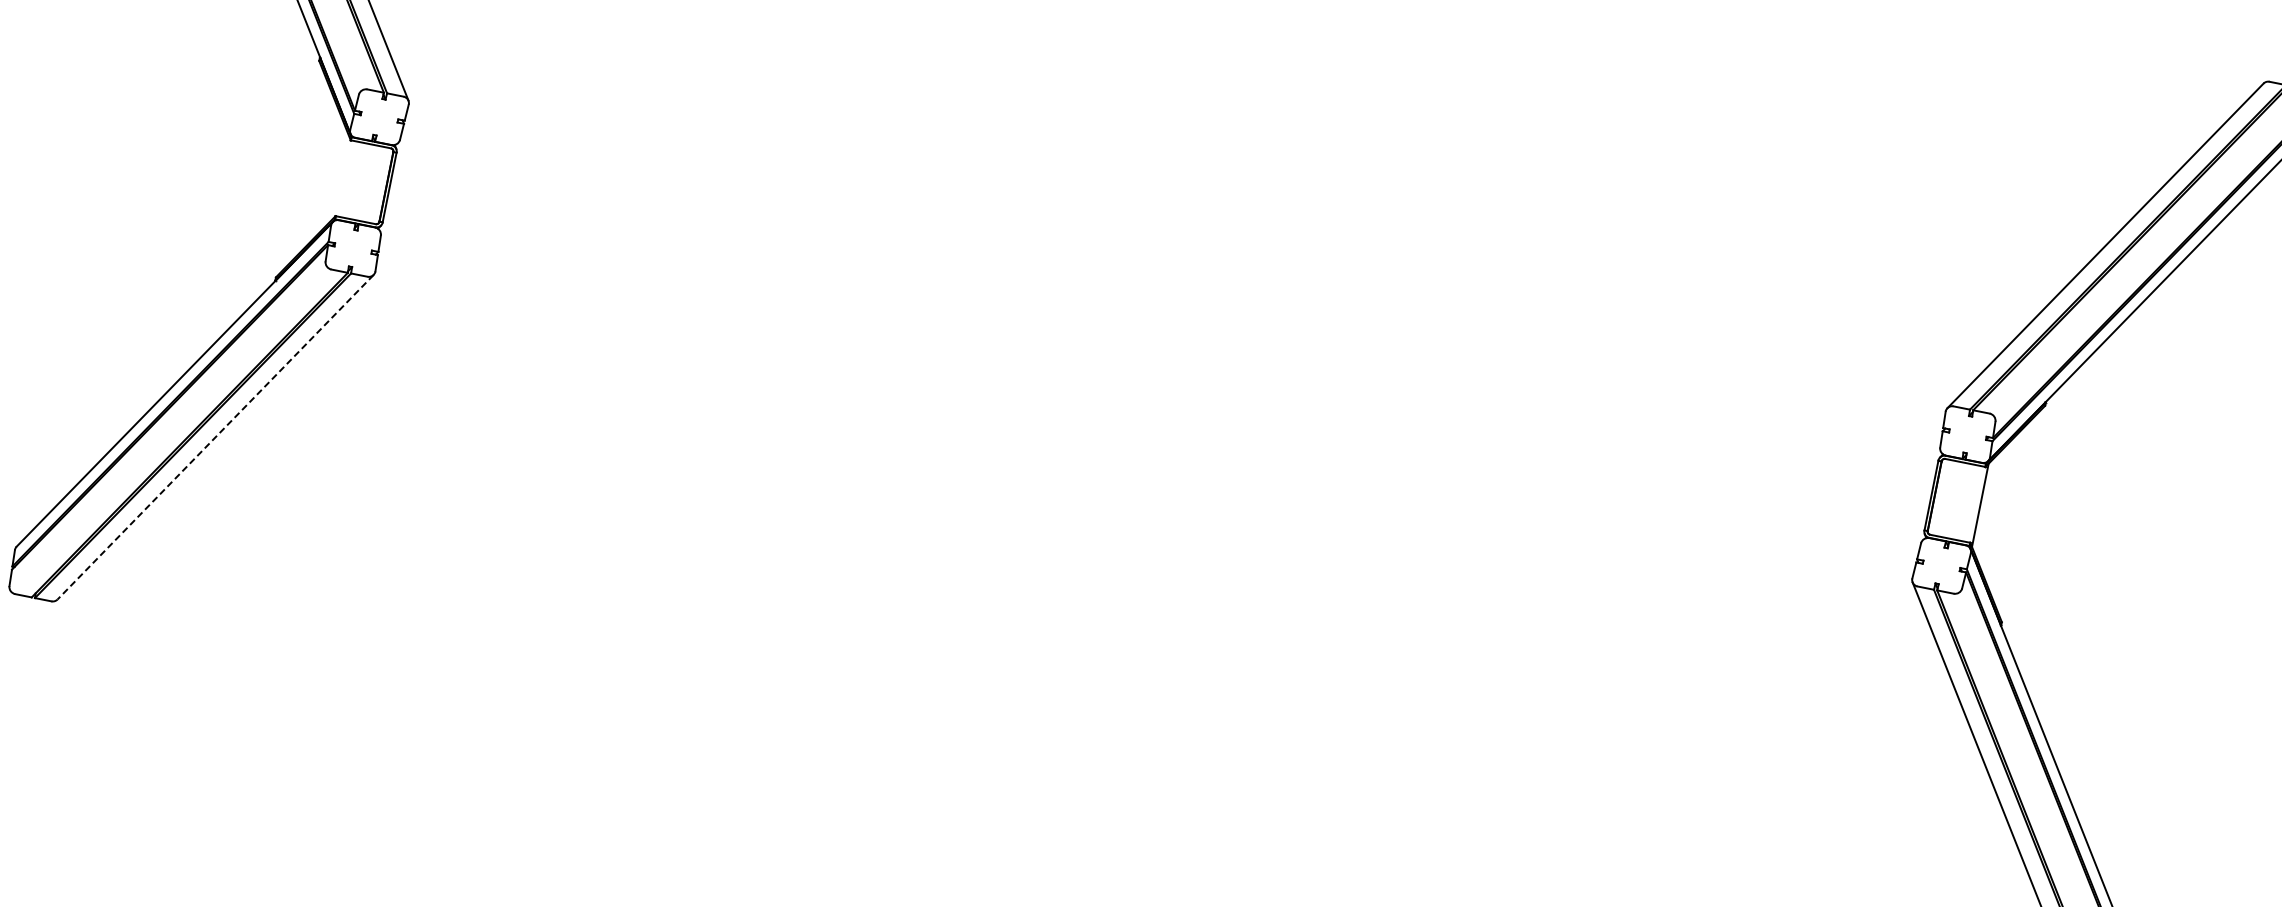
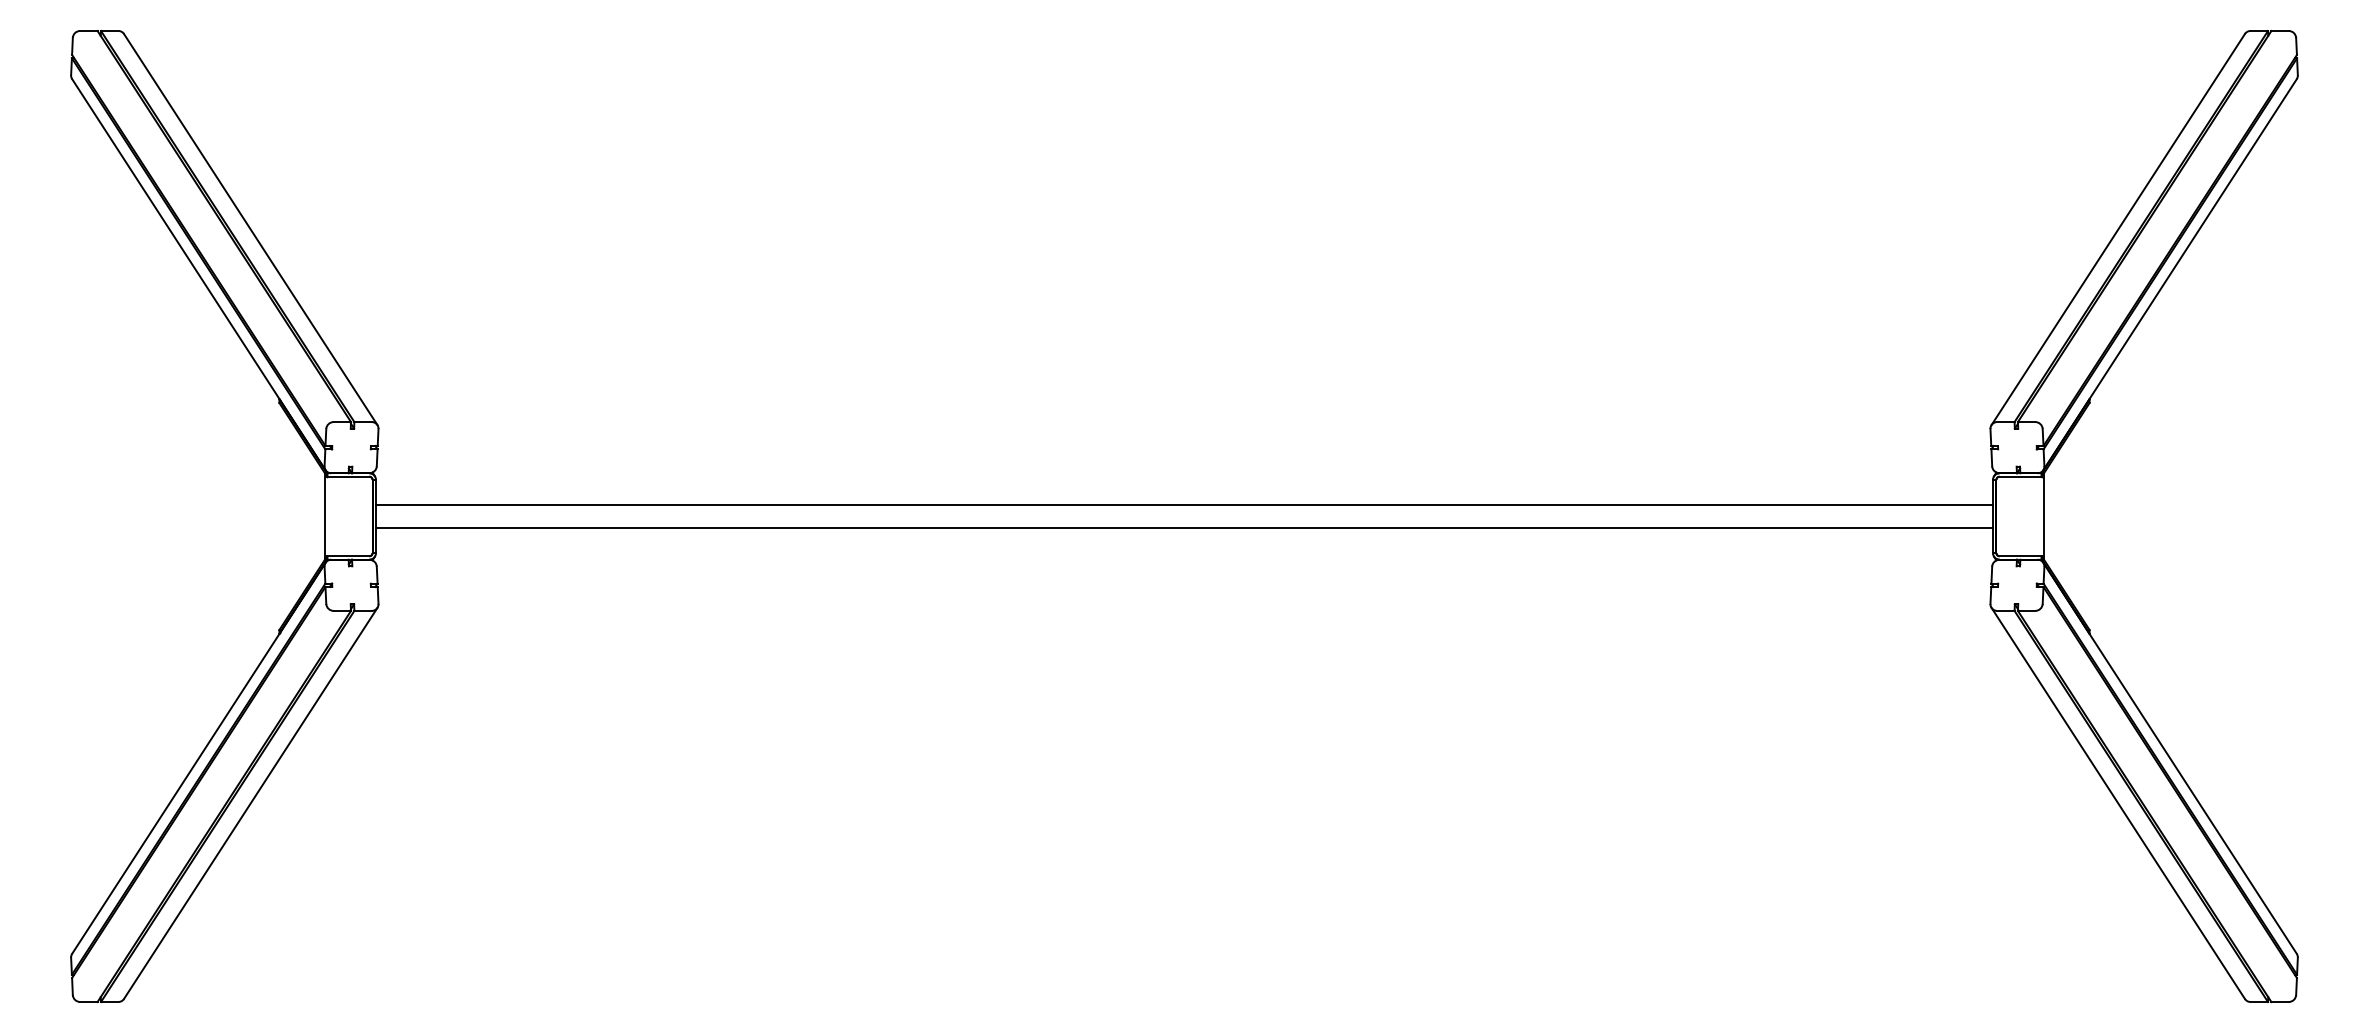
line: (340, 177) -> (324, 516), added
line: (1162, 331) -> (1184, 505), added
line: (1158, 352) -> (1184, 527), added
line: (215, 437) -> (250, 803), dashed -> solid

